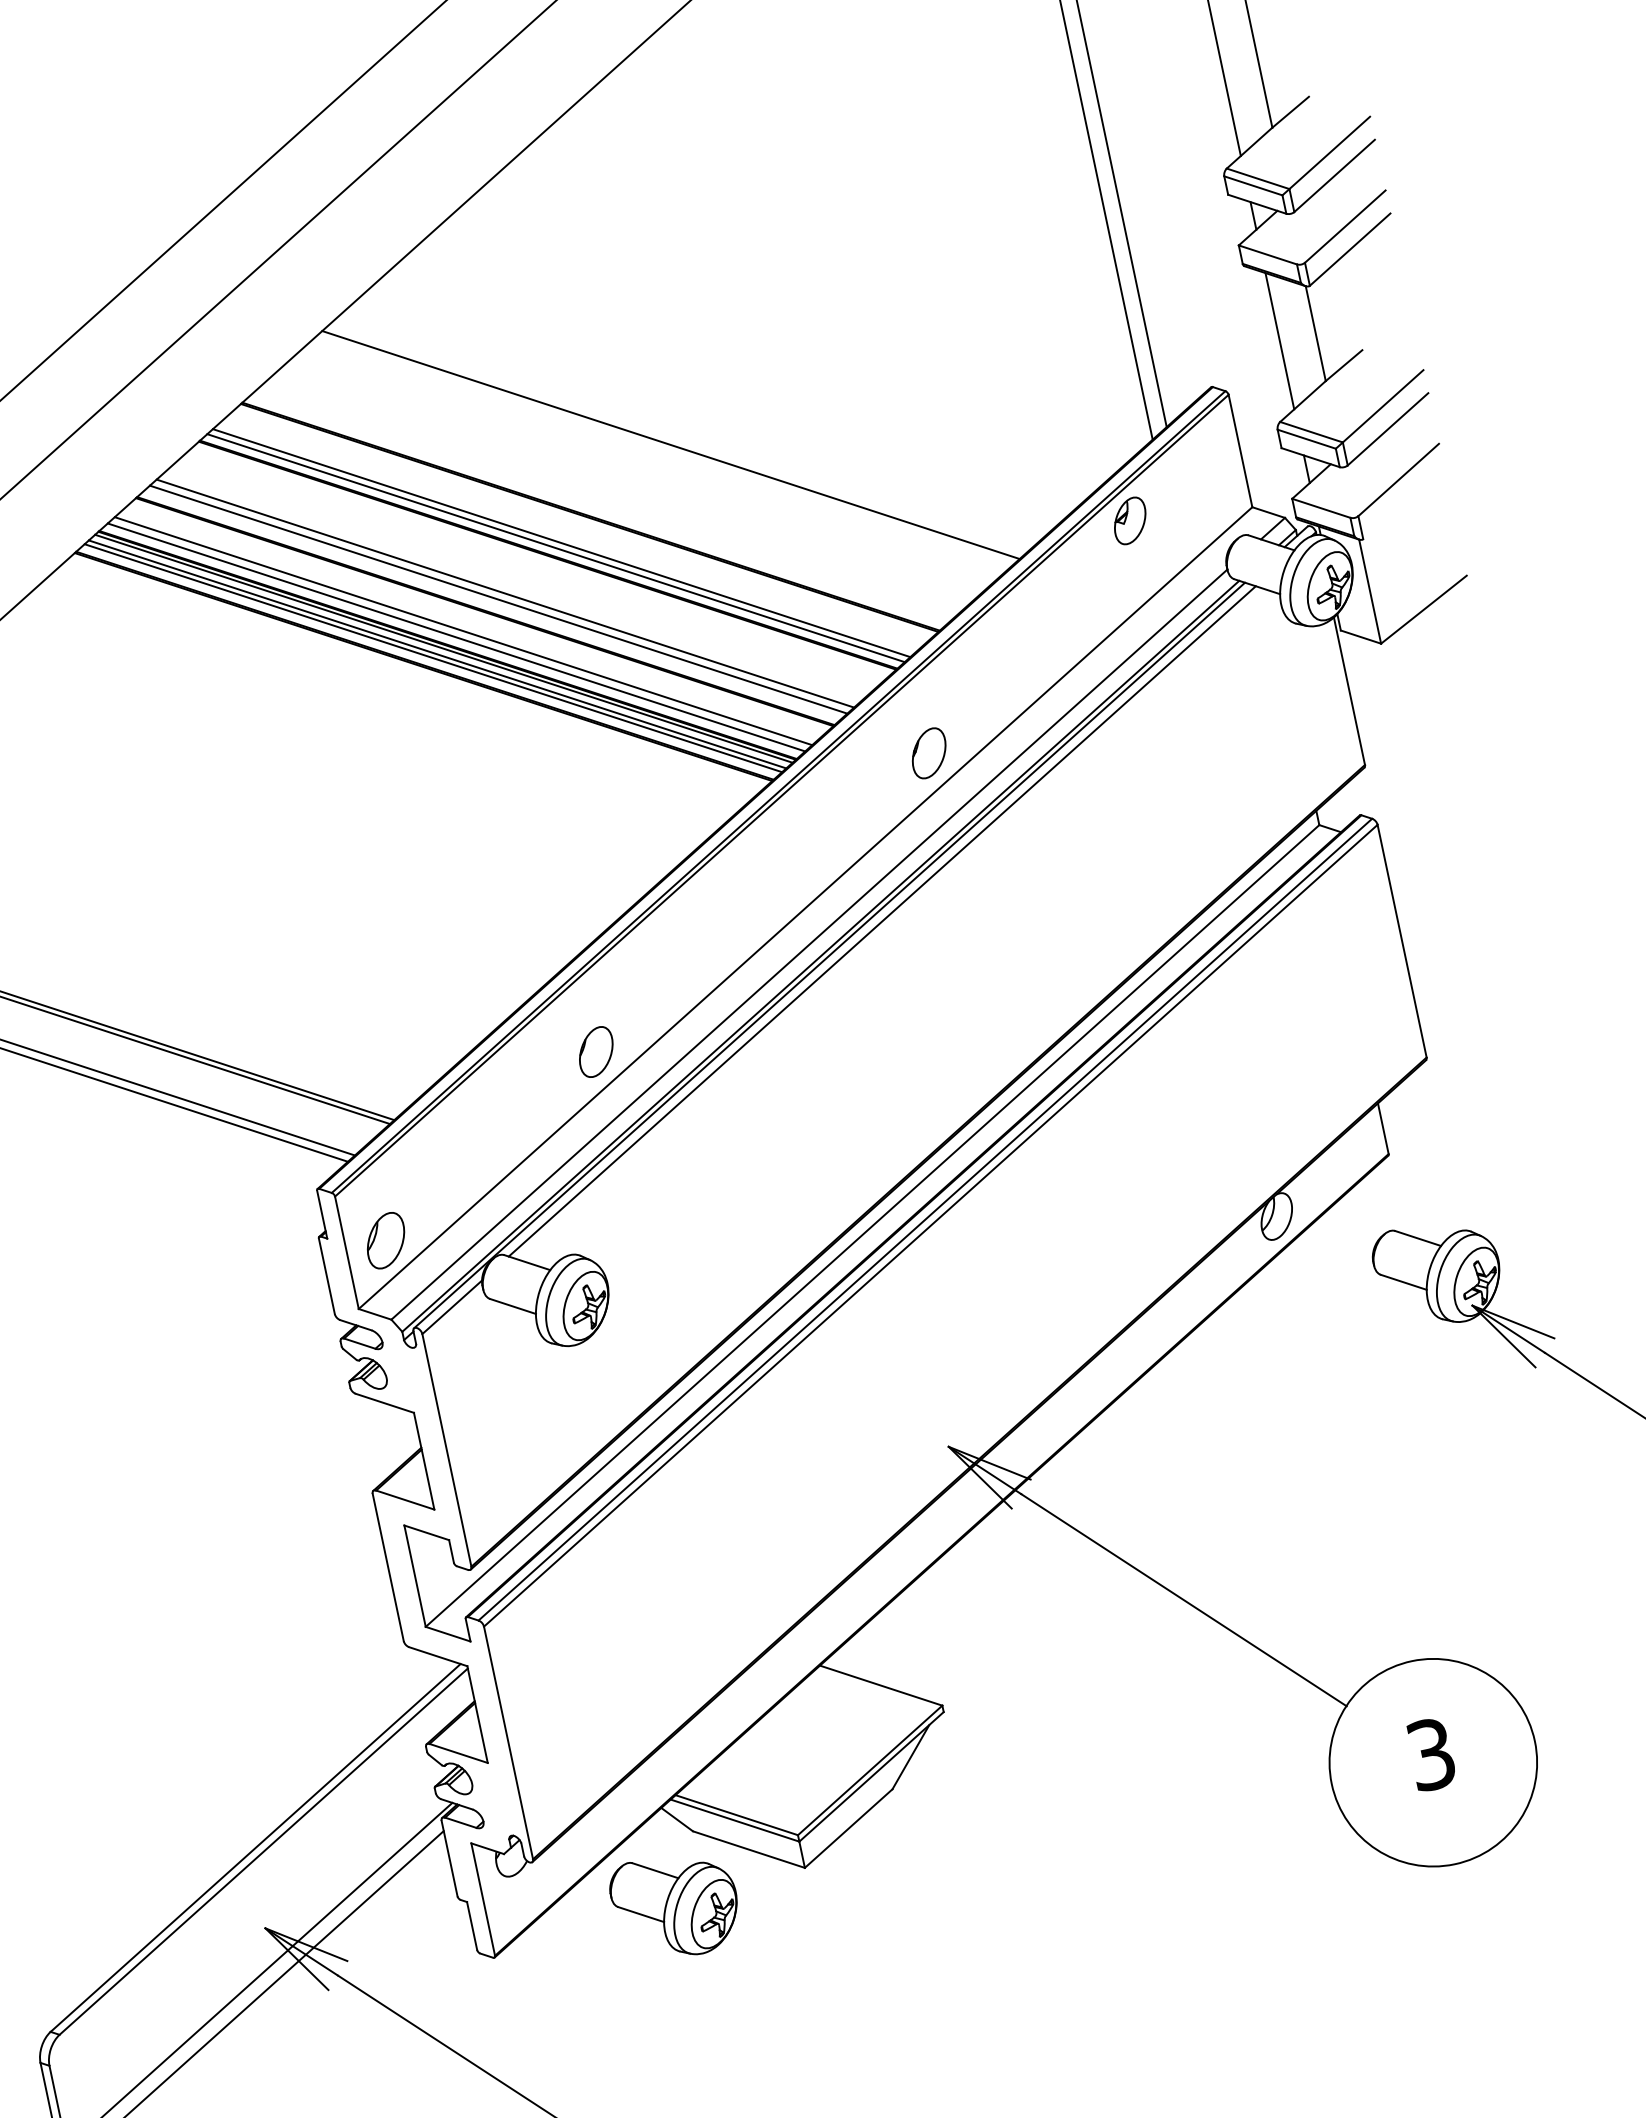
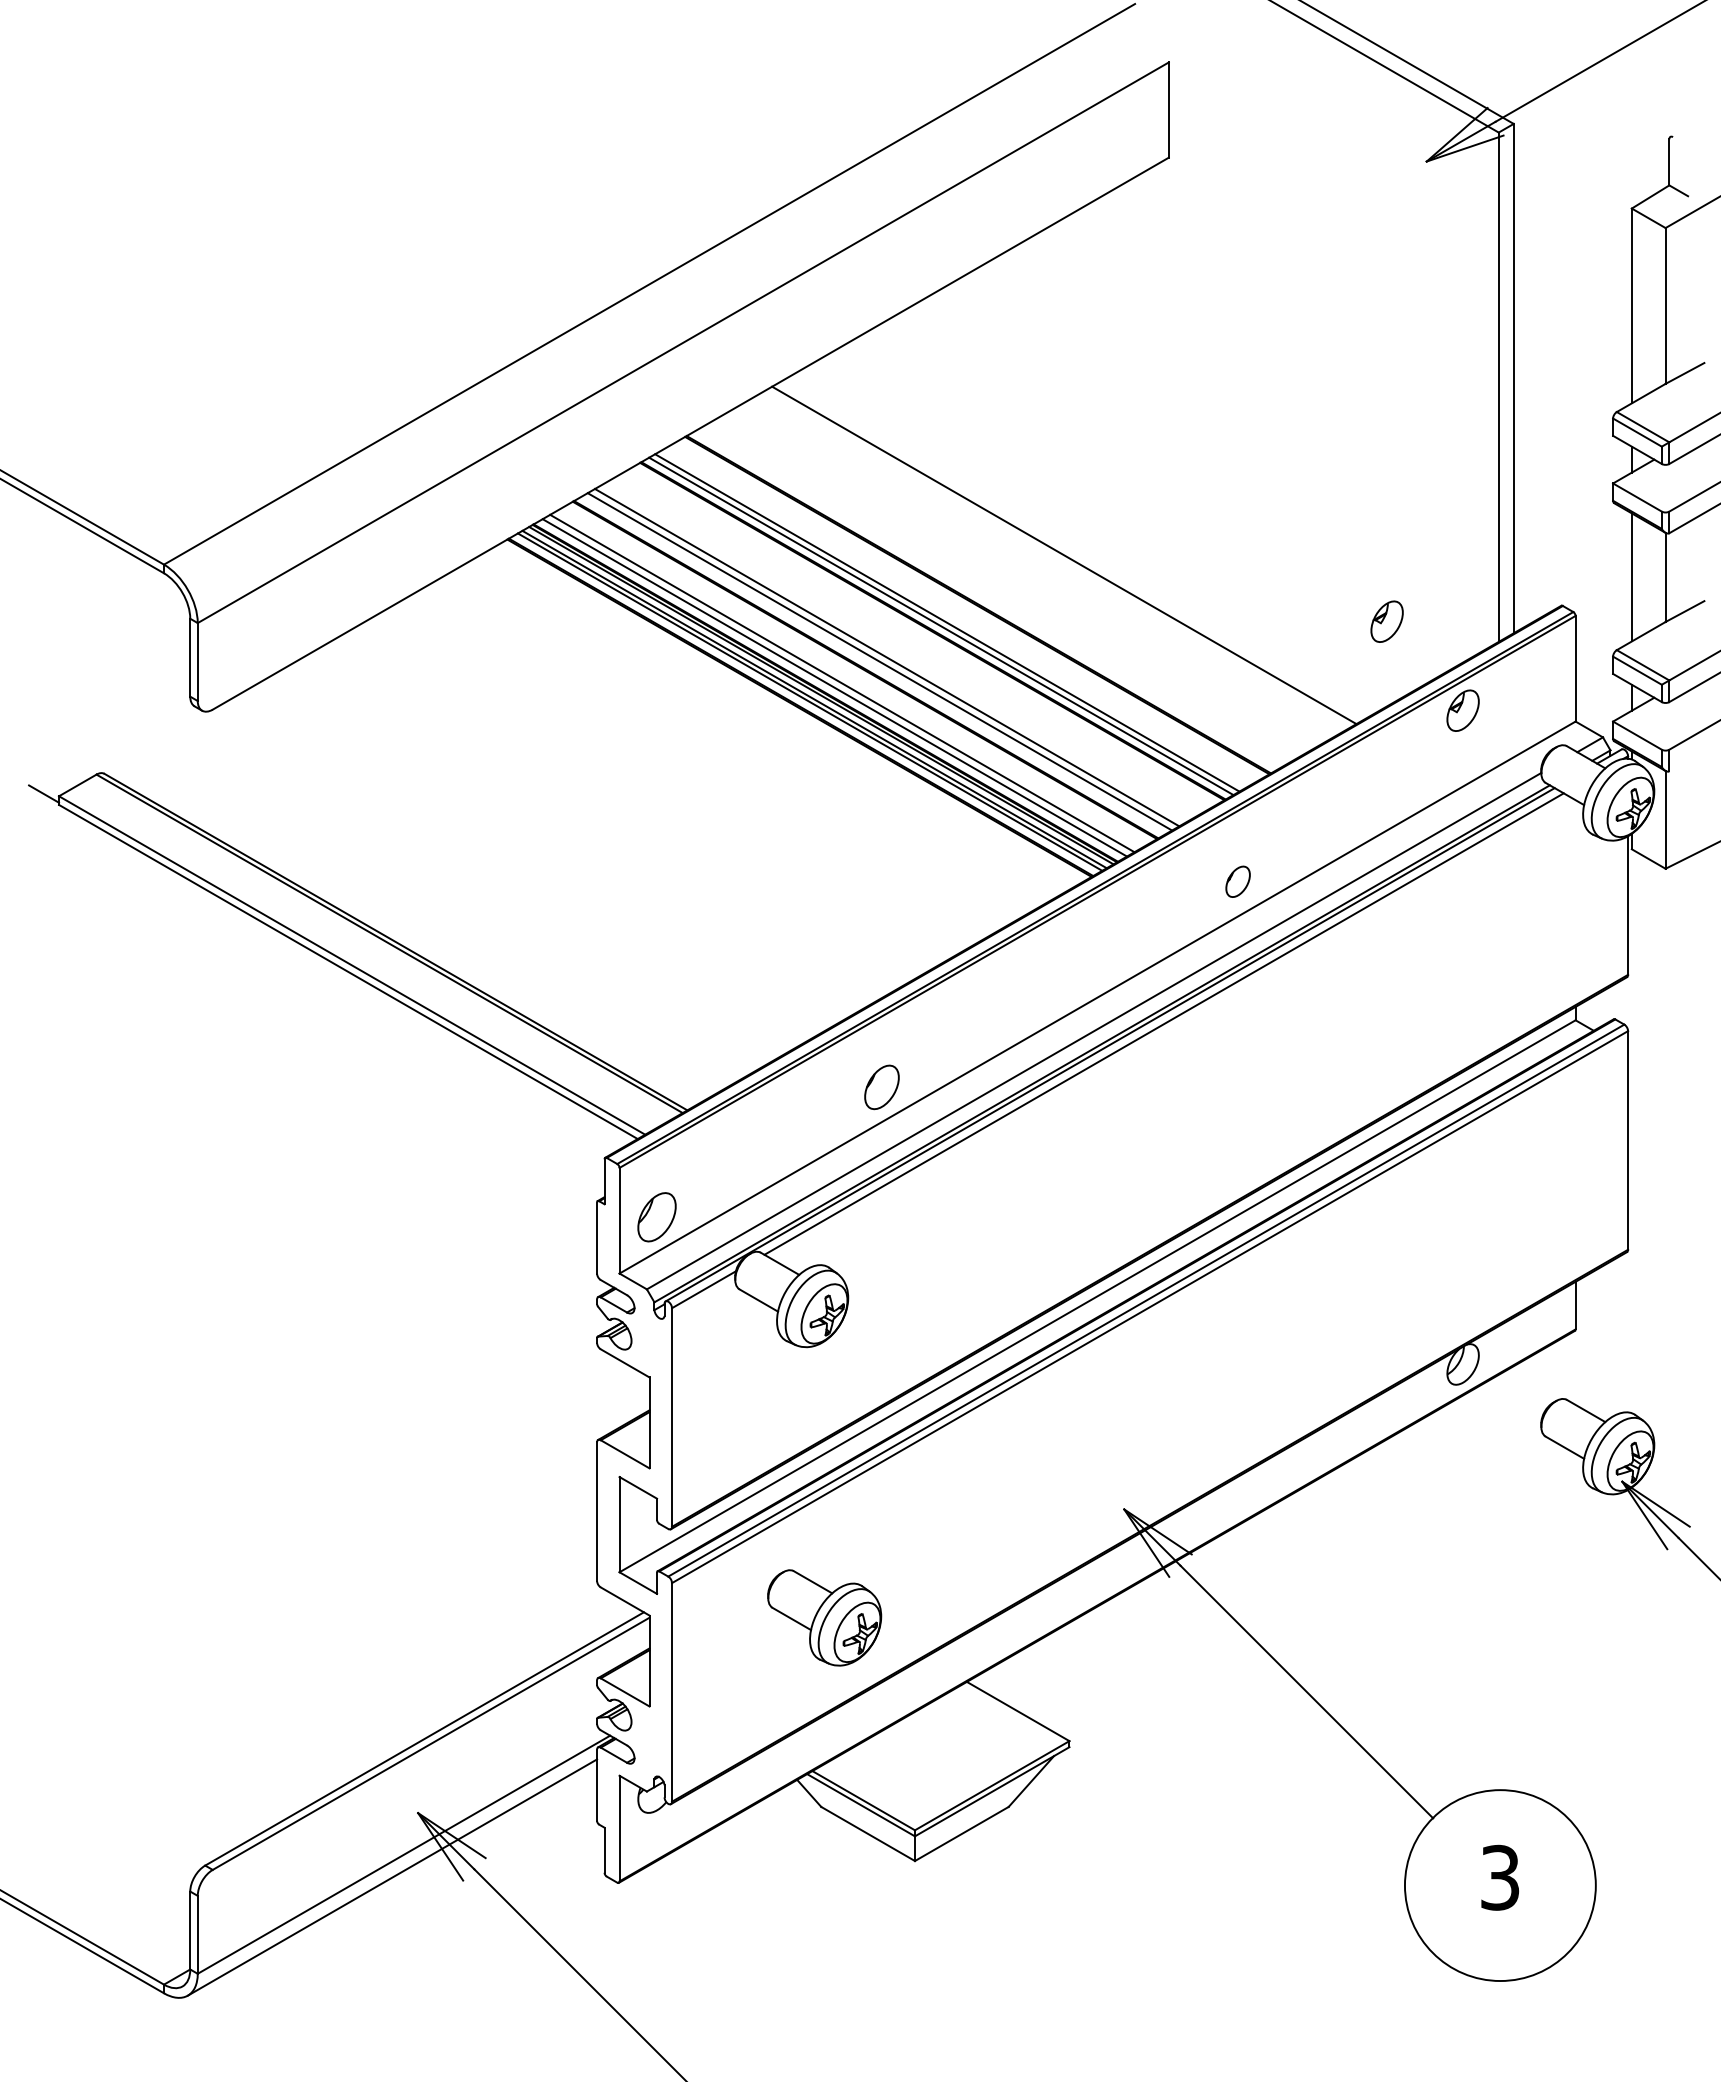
part: (1028, 443) -> (1386, 621), added
part: (928, 753) -> (1237, 881), size x0.7
part: (675, 1905) -> (824, 1617), moved

